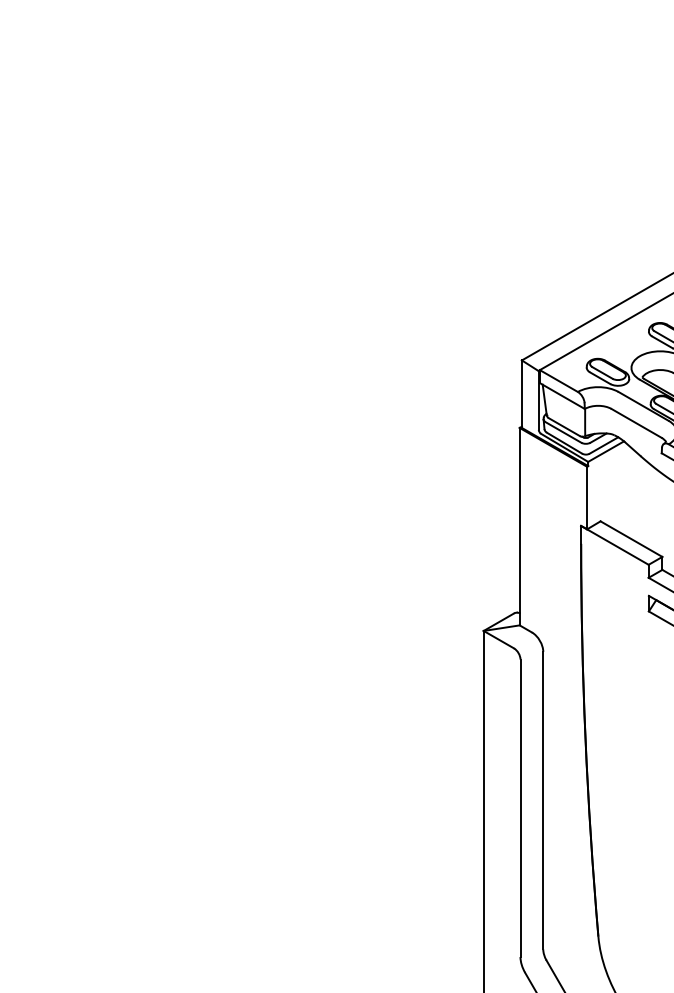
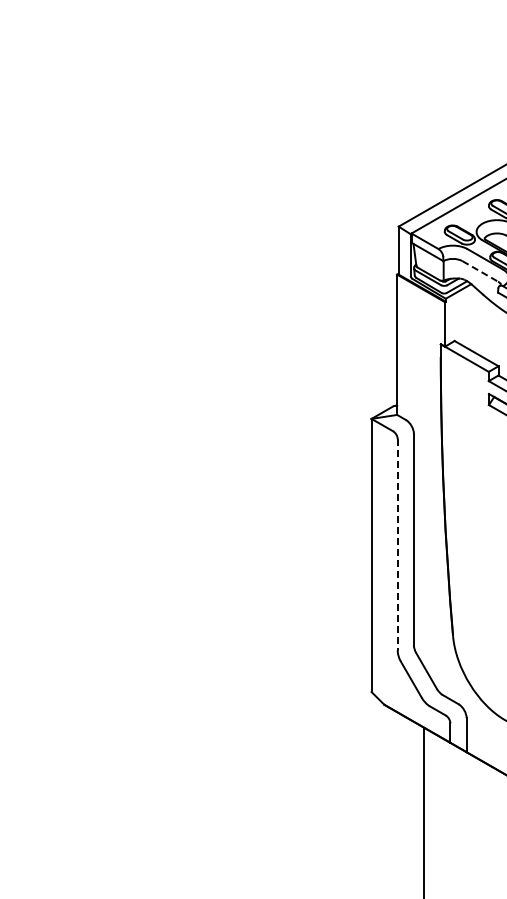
line: (636, 423) -> (480, 271), solid -> dashed
line: (520, 807) -> (397, 544), solid -> dashed

